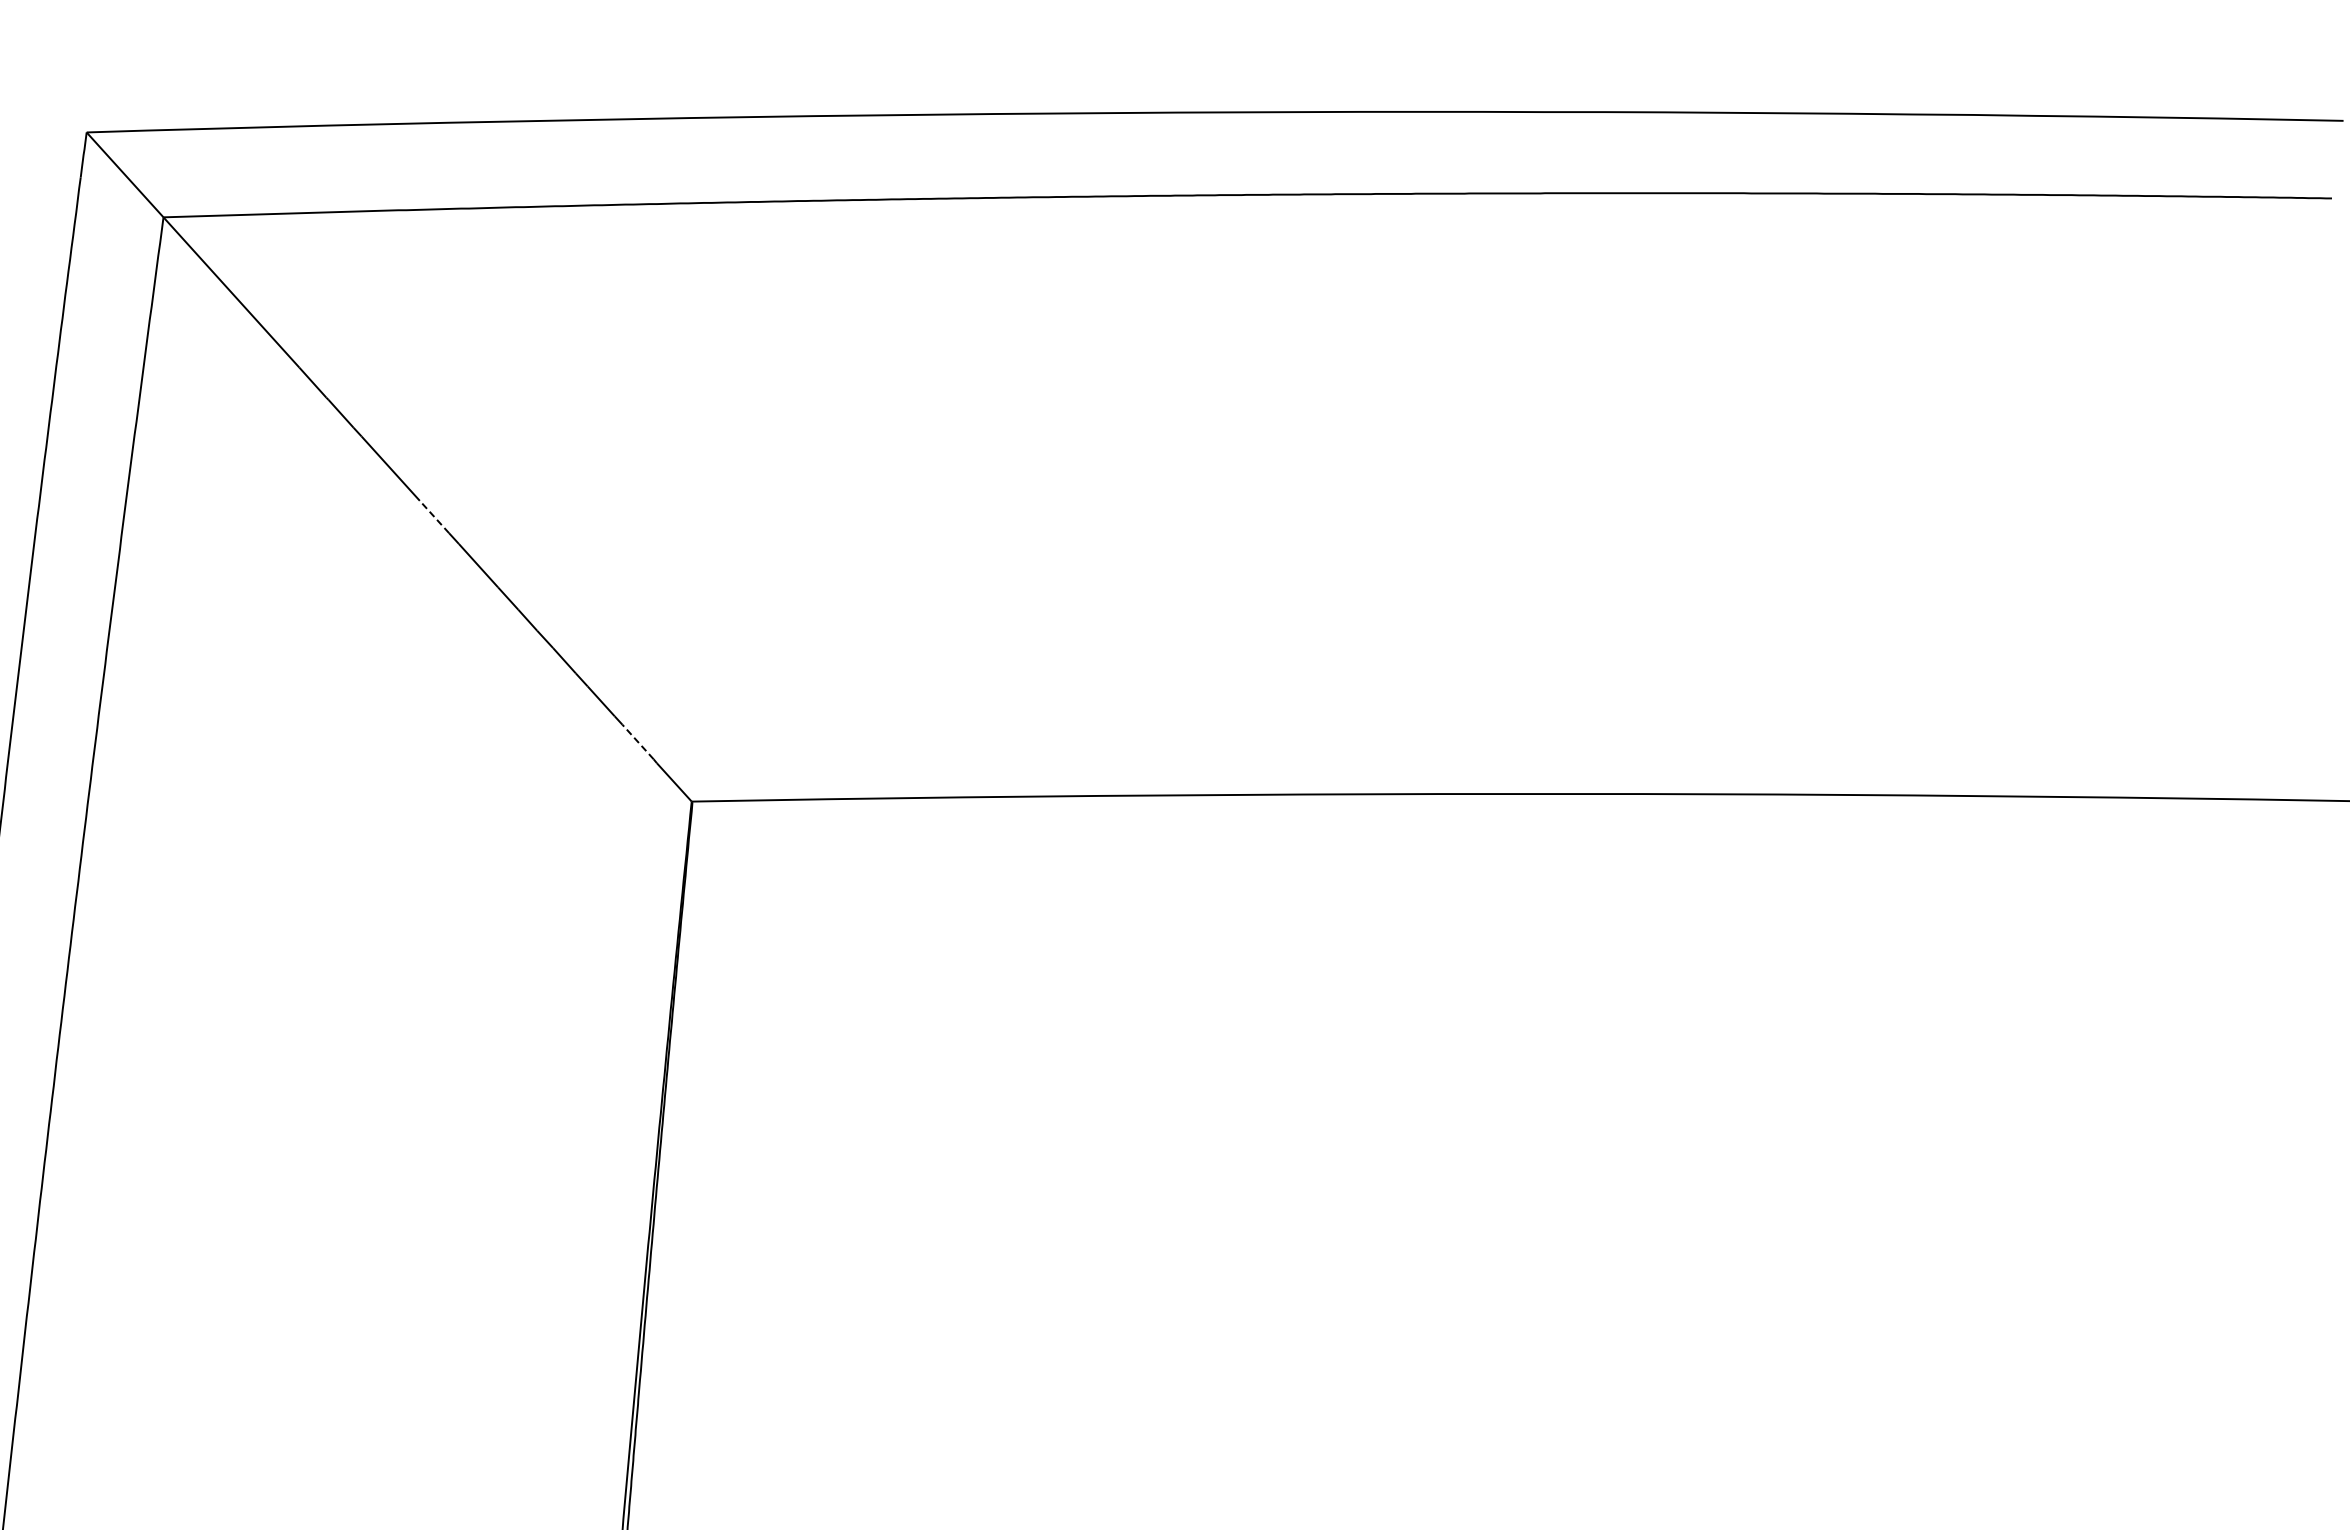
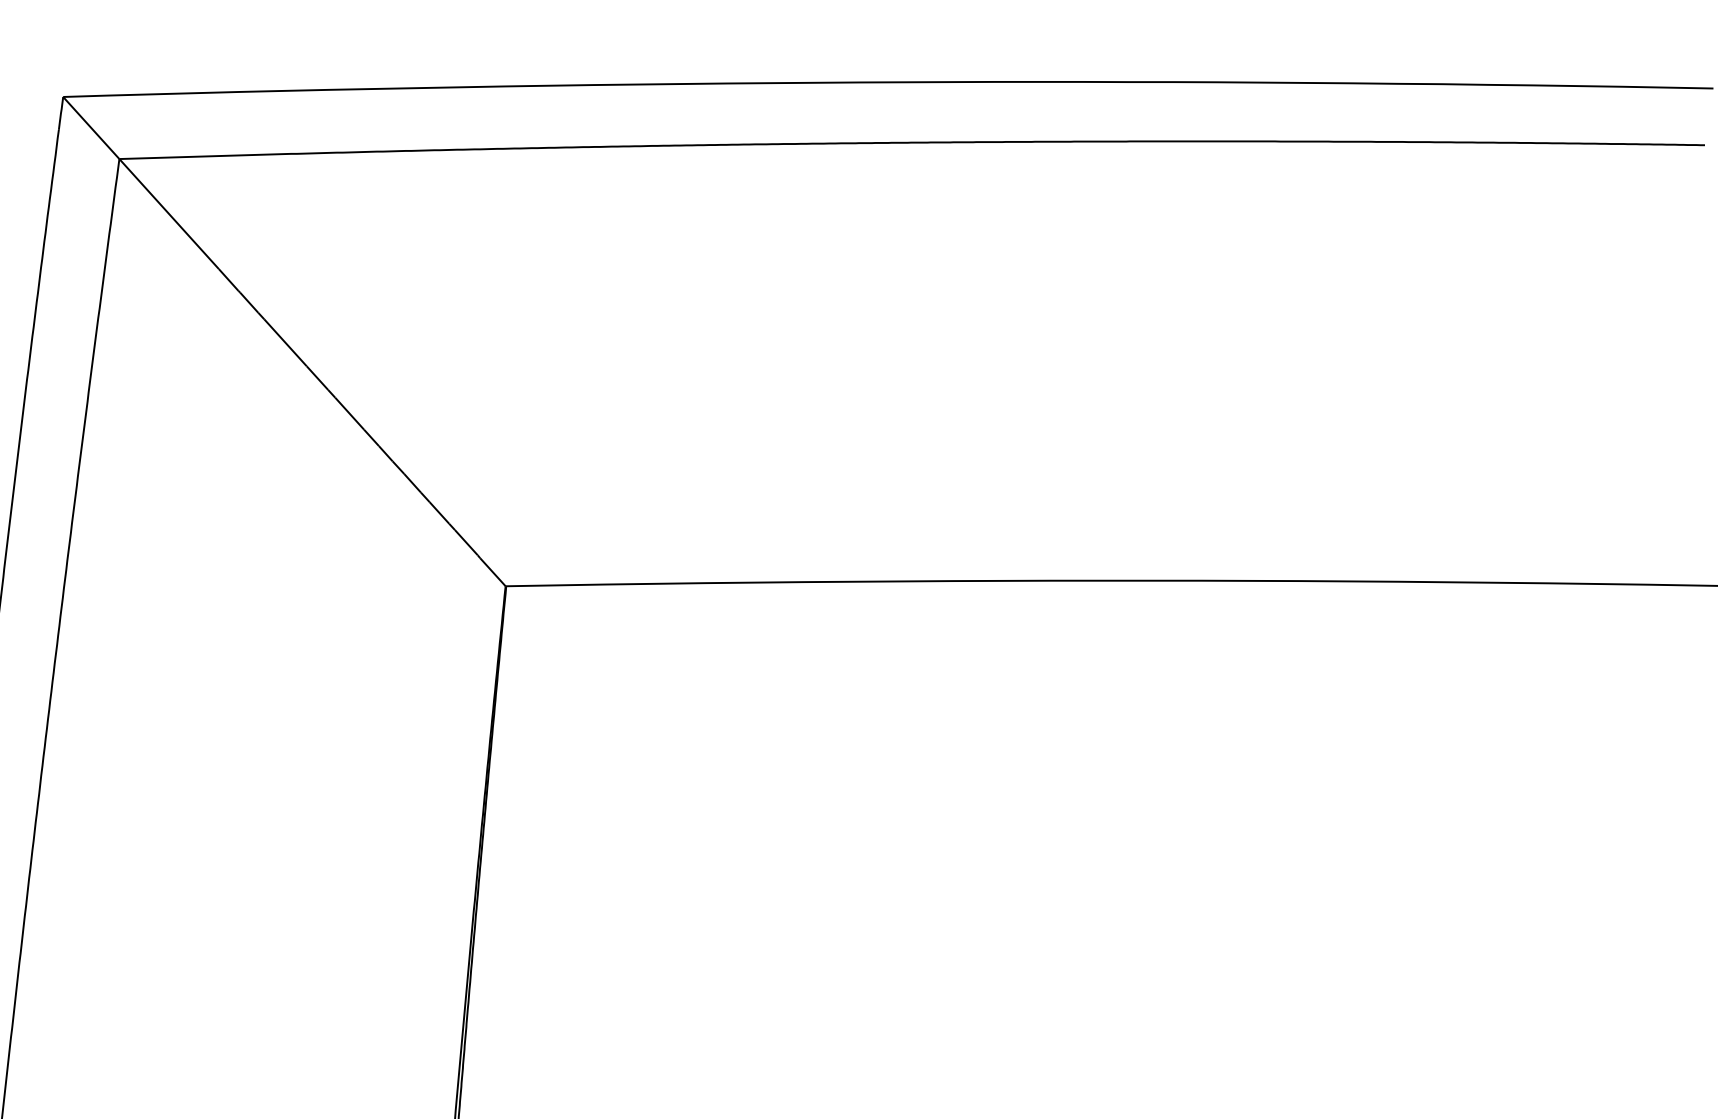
line: (434, 517) -> (317, 378), dashed -> solid
line: (637, 741) -> (465, 542), dashed -> solid

